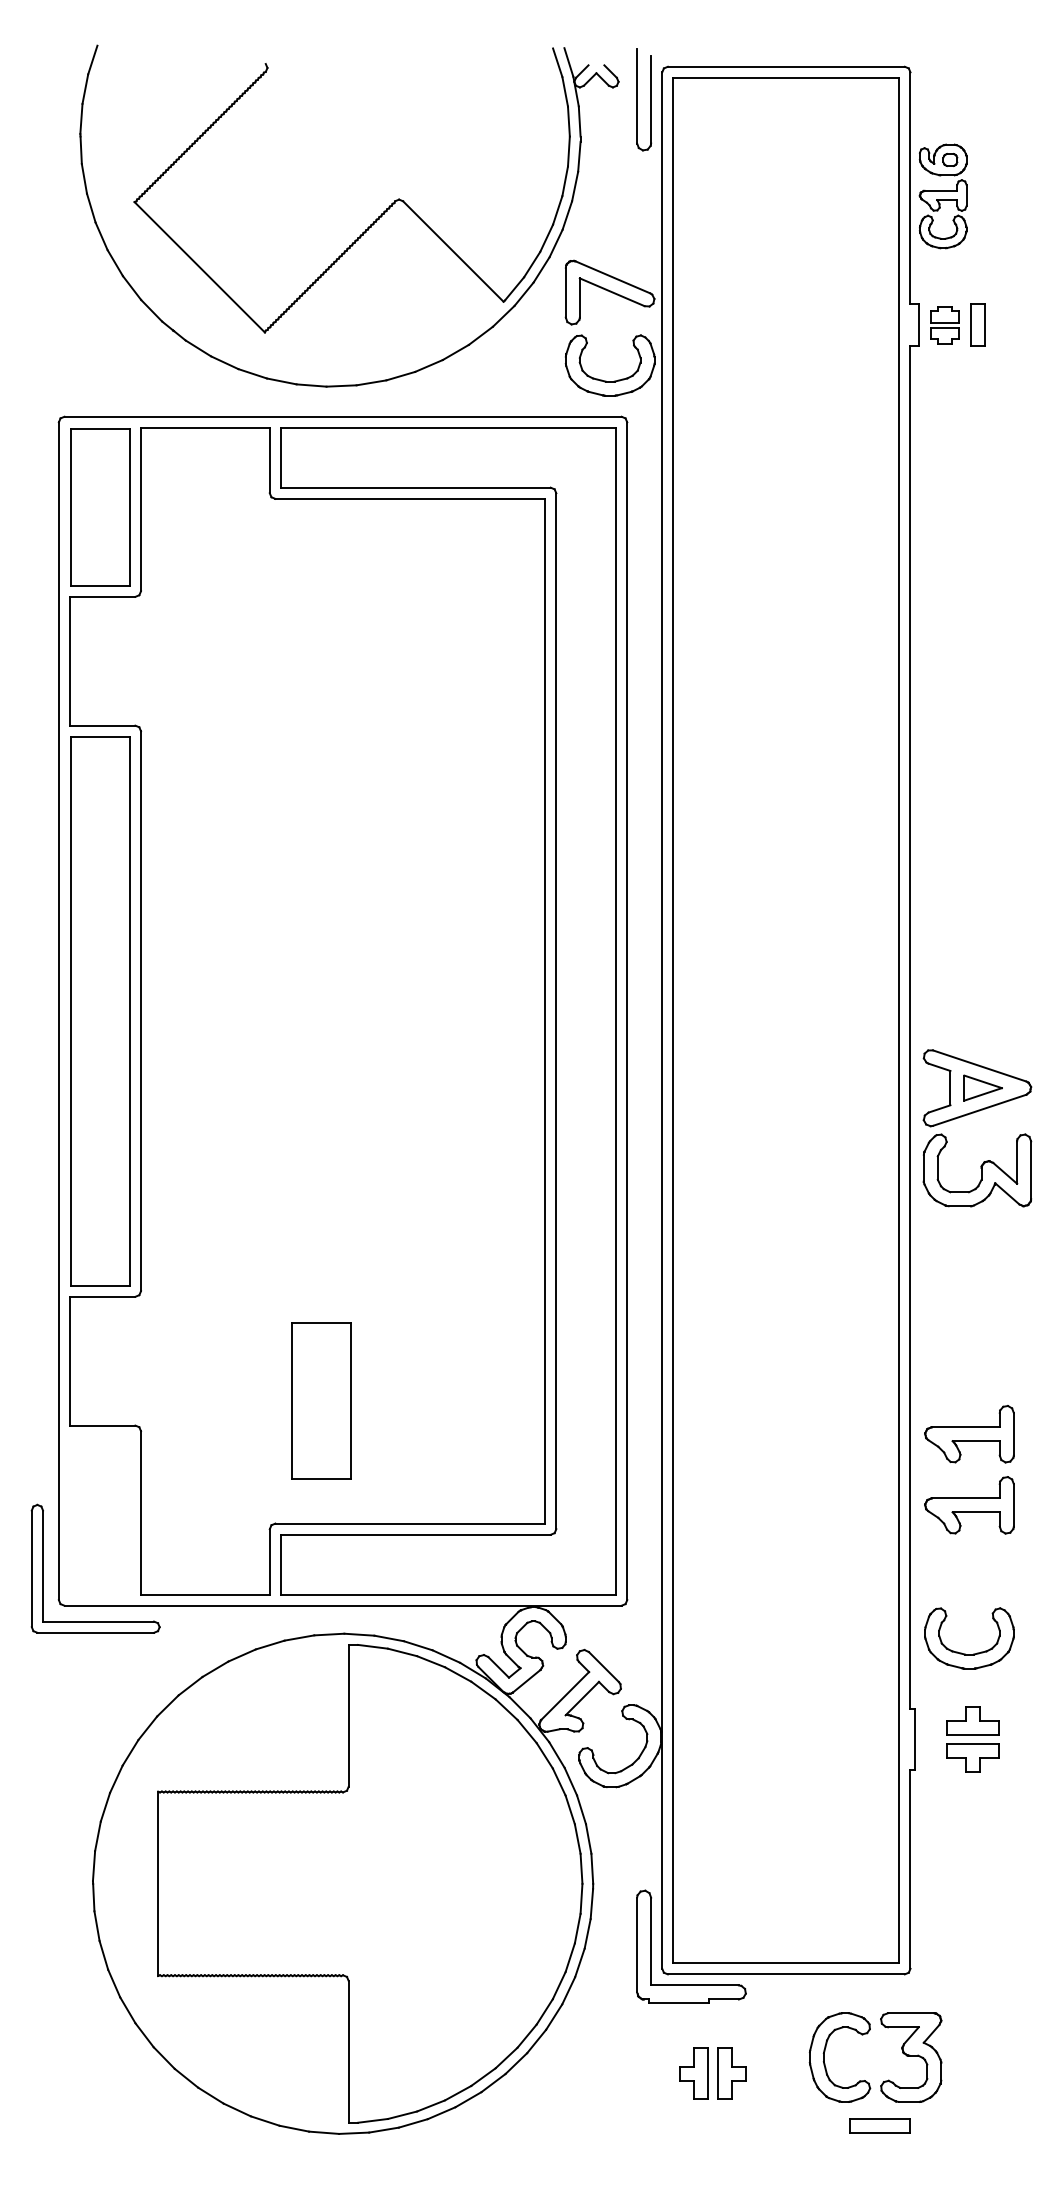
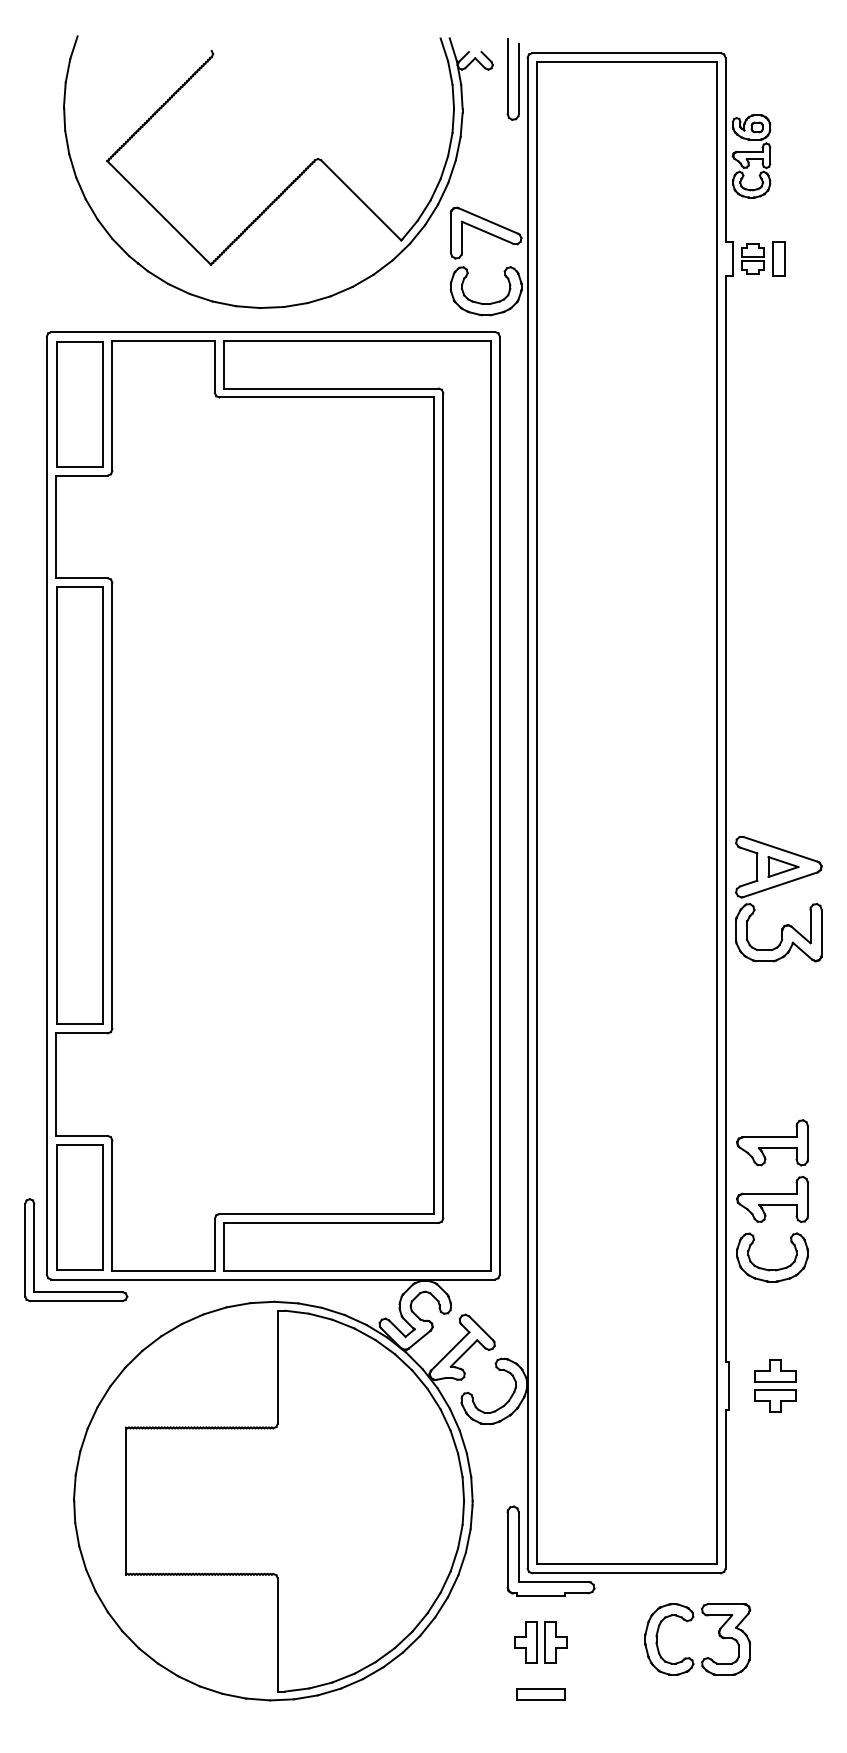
part: (320, 1401) -> (79, 1207), moved
part: (969, 1653) -> (772, 1269), moved
part: (712, 2073) -> (540, 1642), moved
part: (879, 2126) -> (540, 1694), moved

